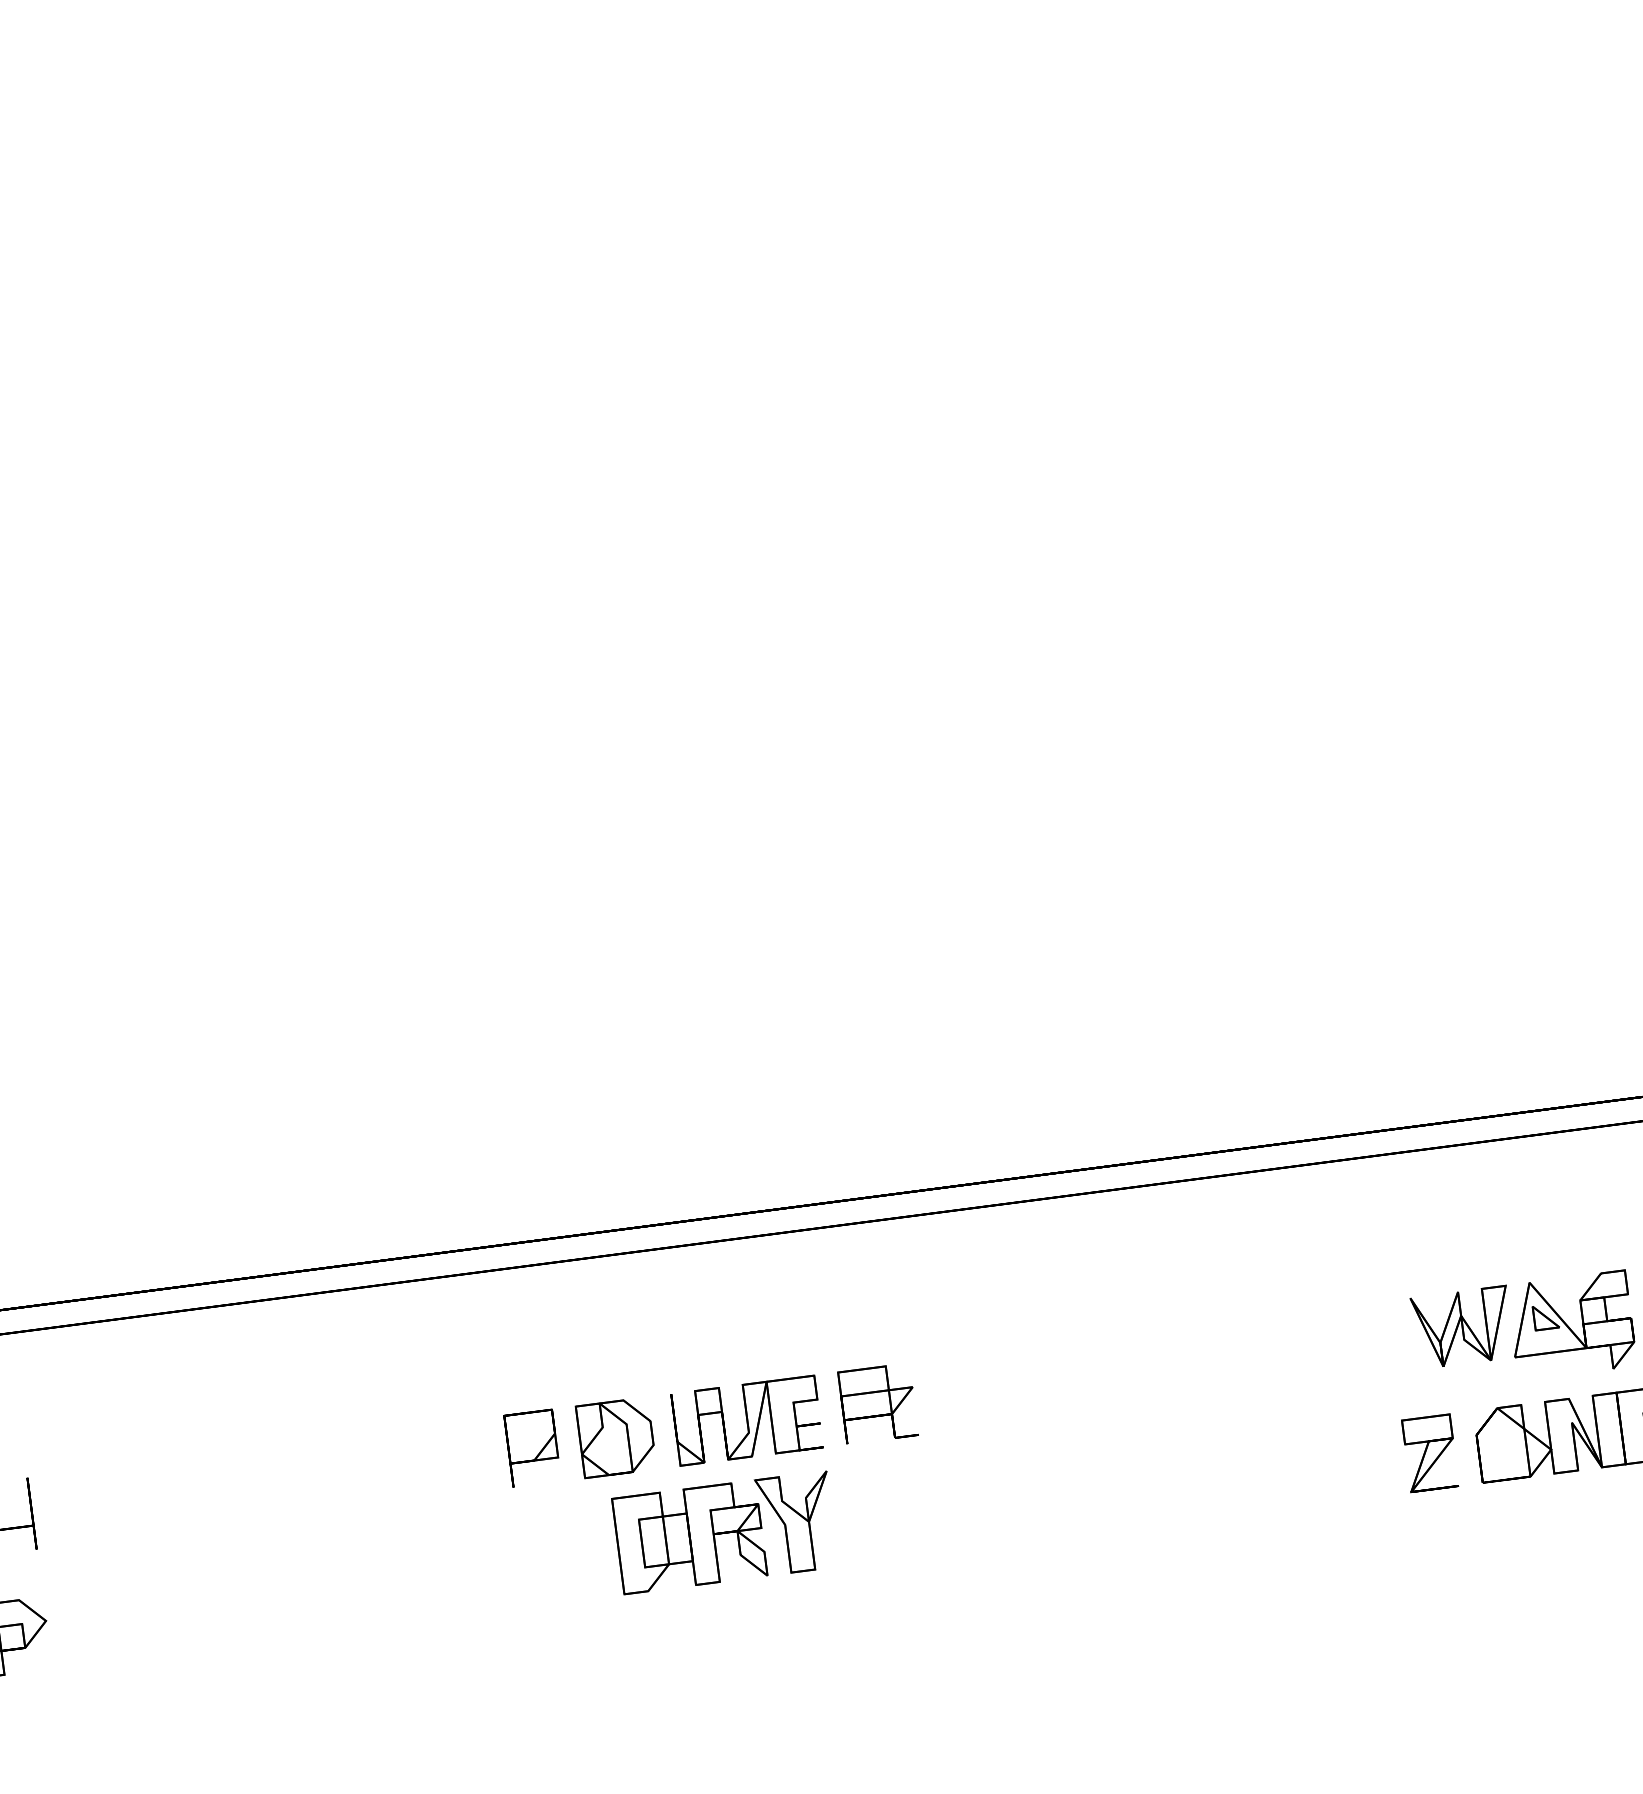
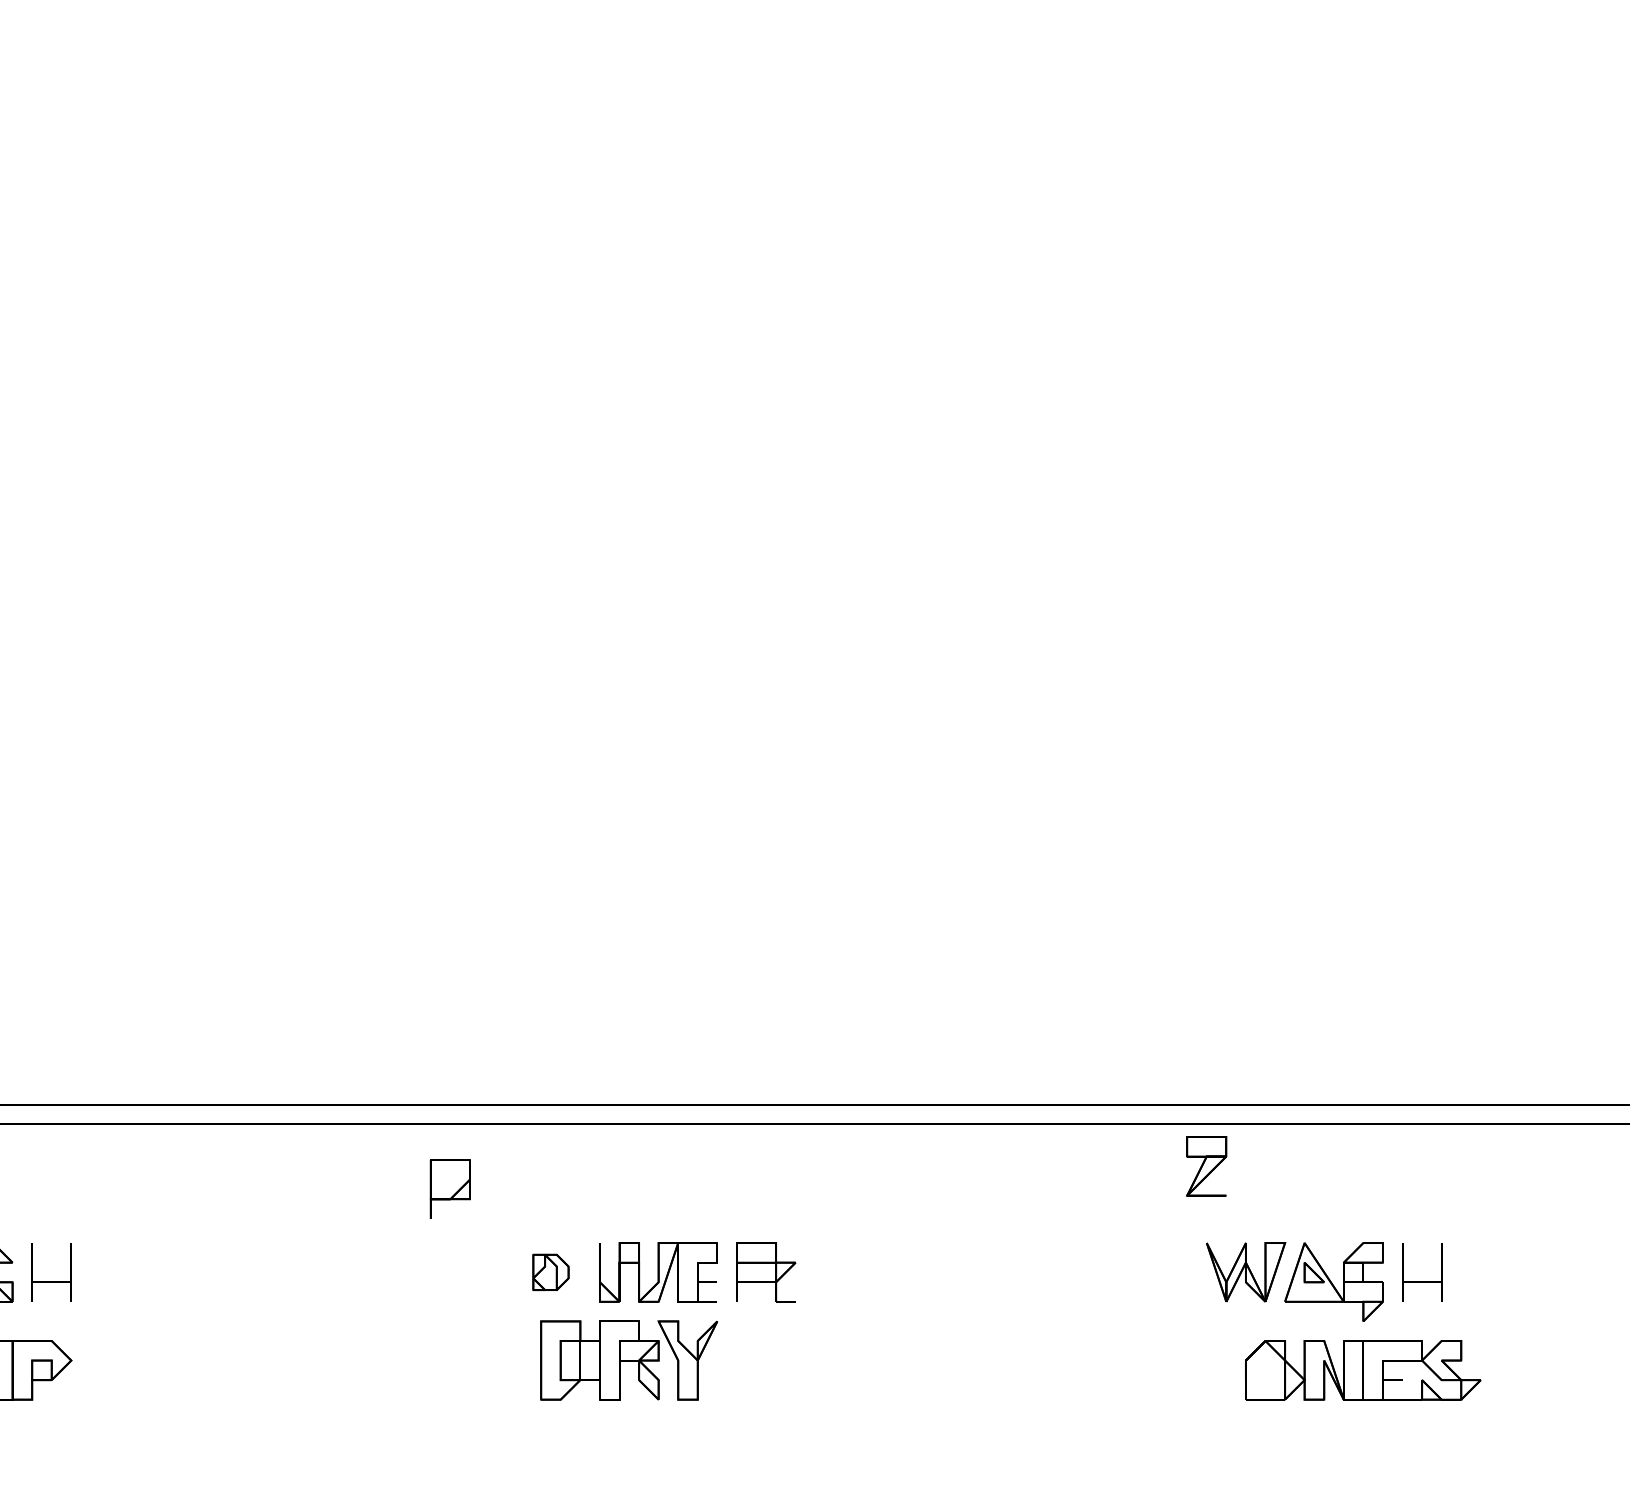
part: (615, 1437) -> (550, 1272), size x0.6
part: (531, 1447) -> (449, 1188), moved
part: (1430, 1453) -> (1206, 1166), moved

